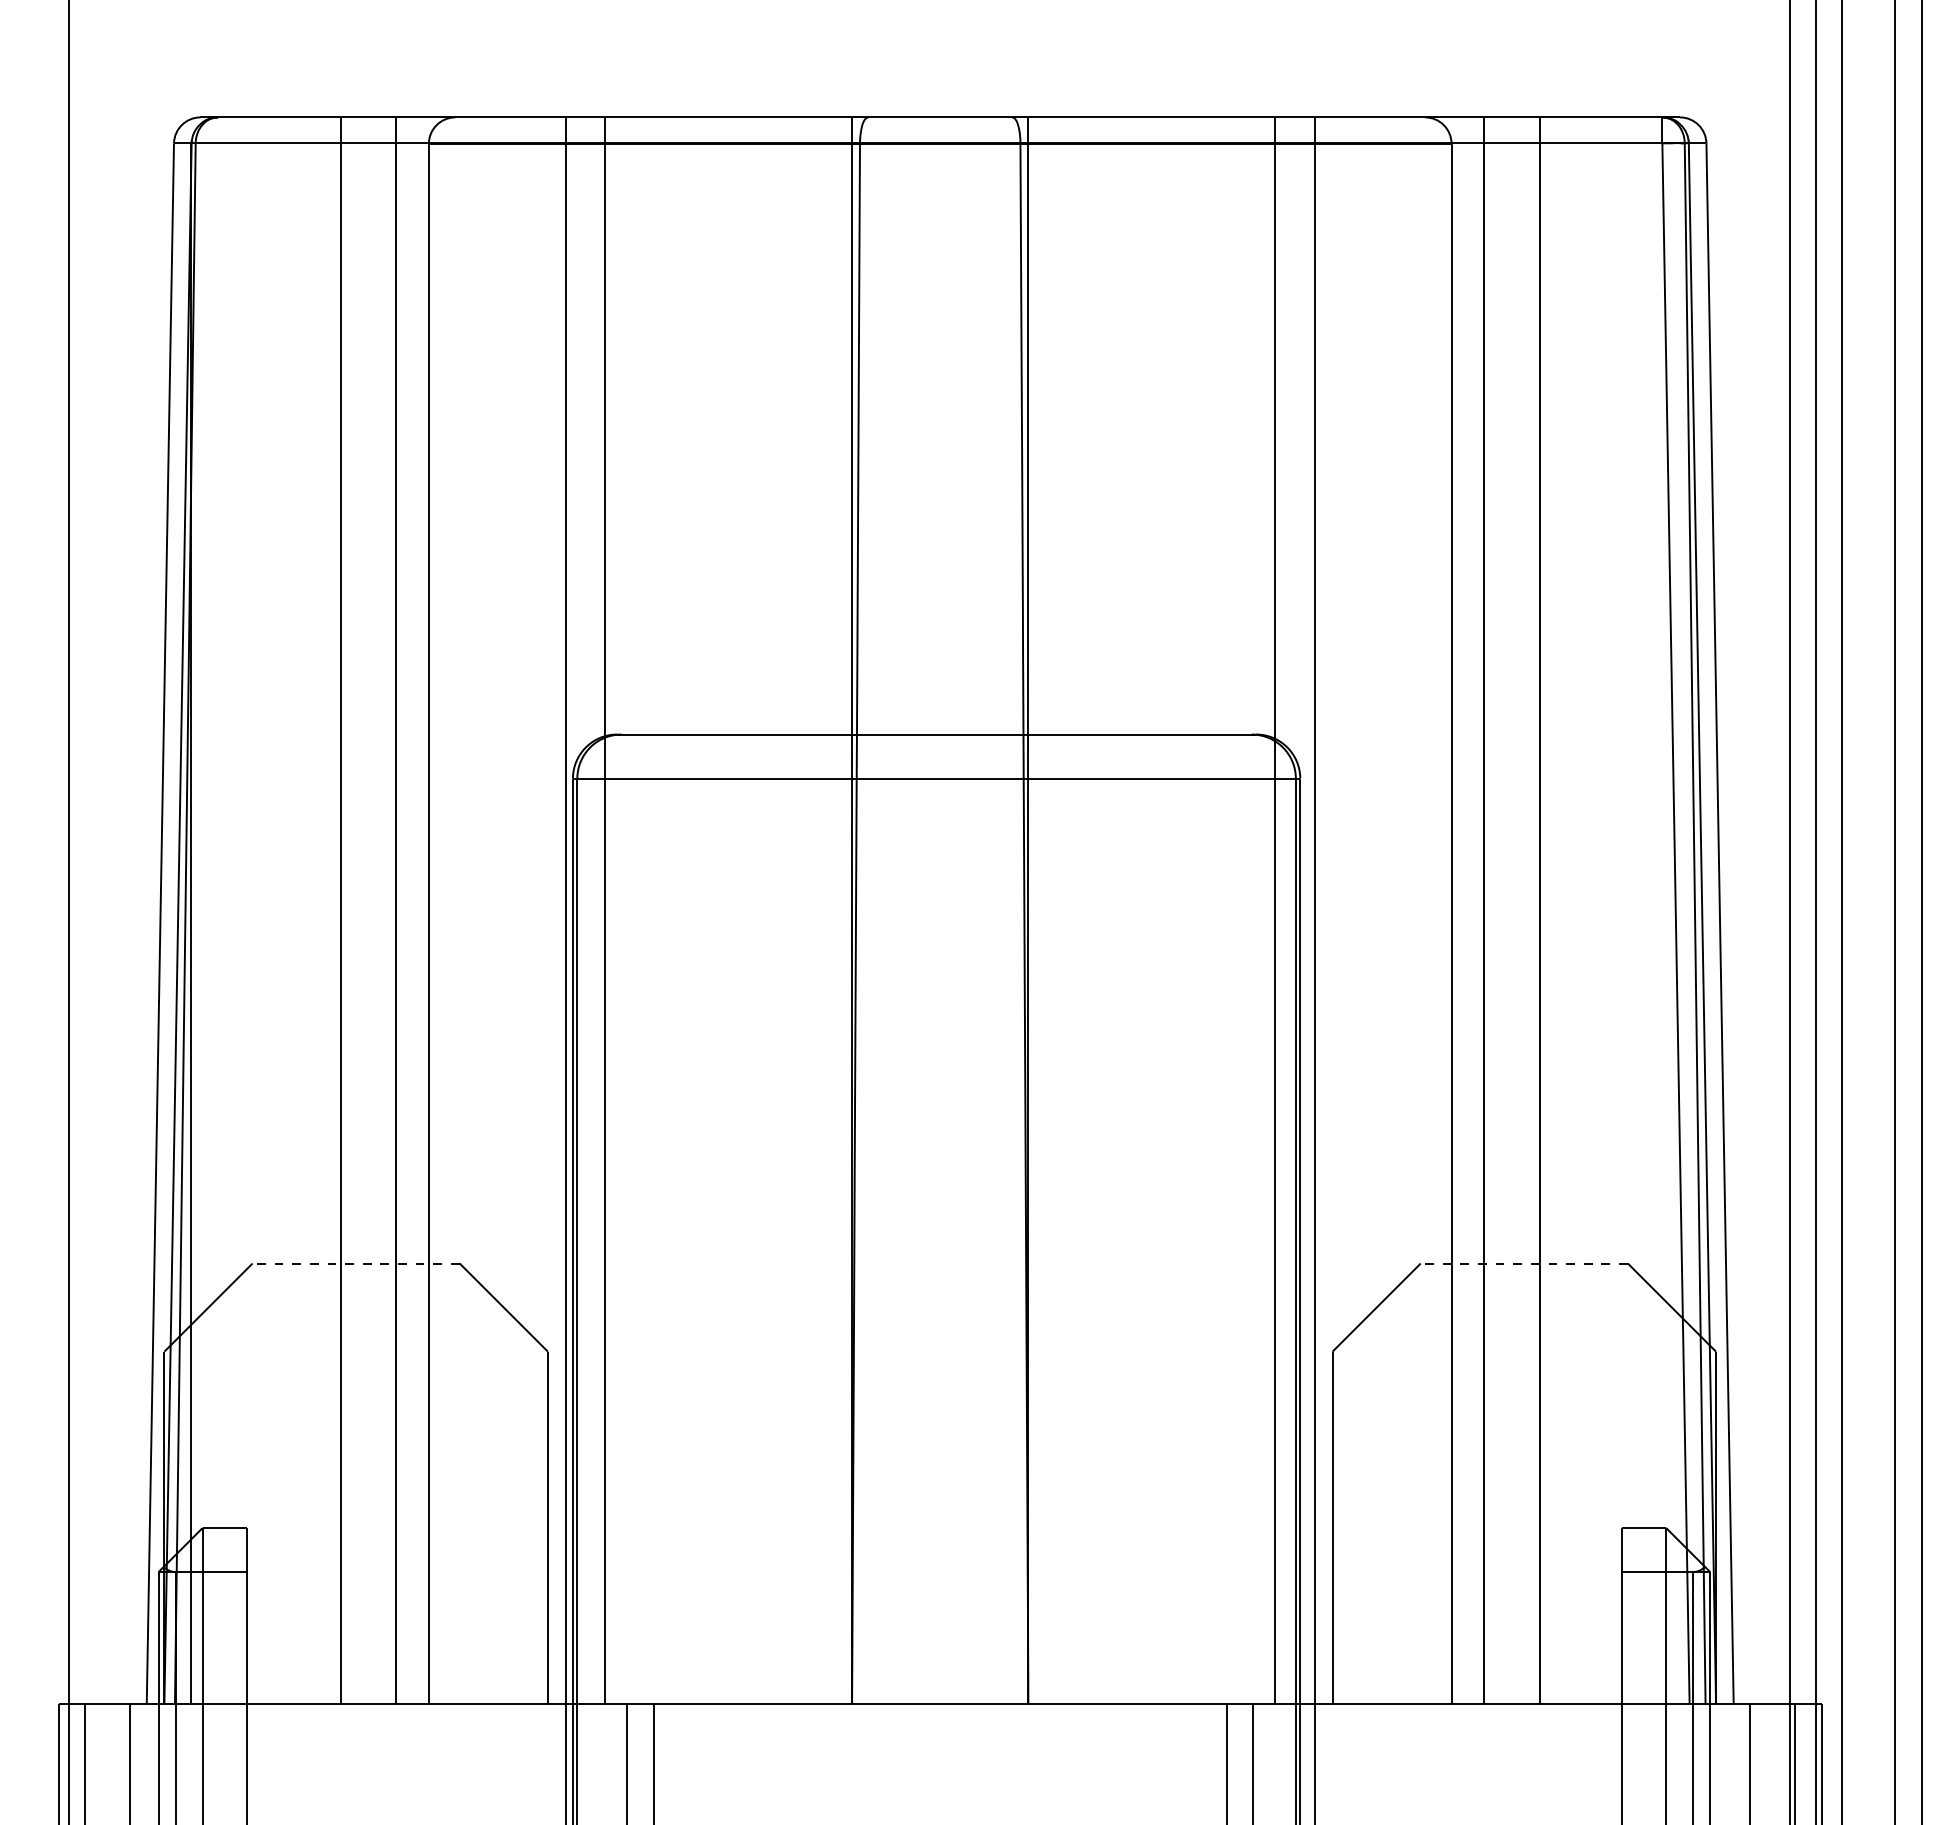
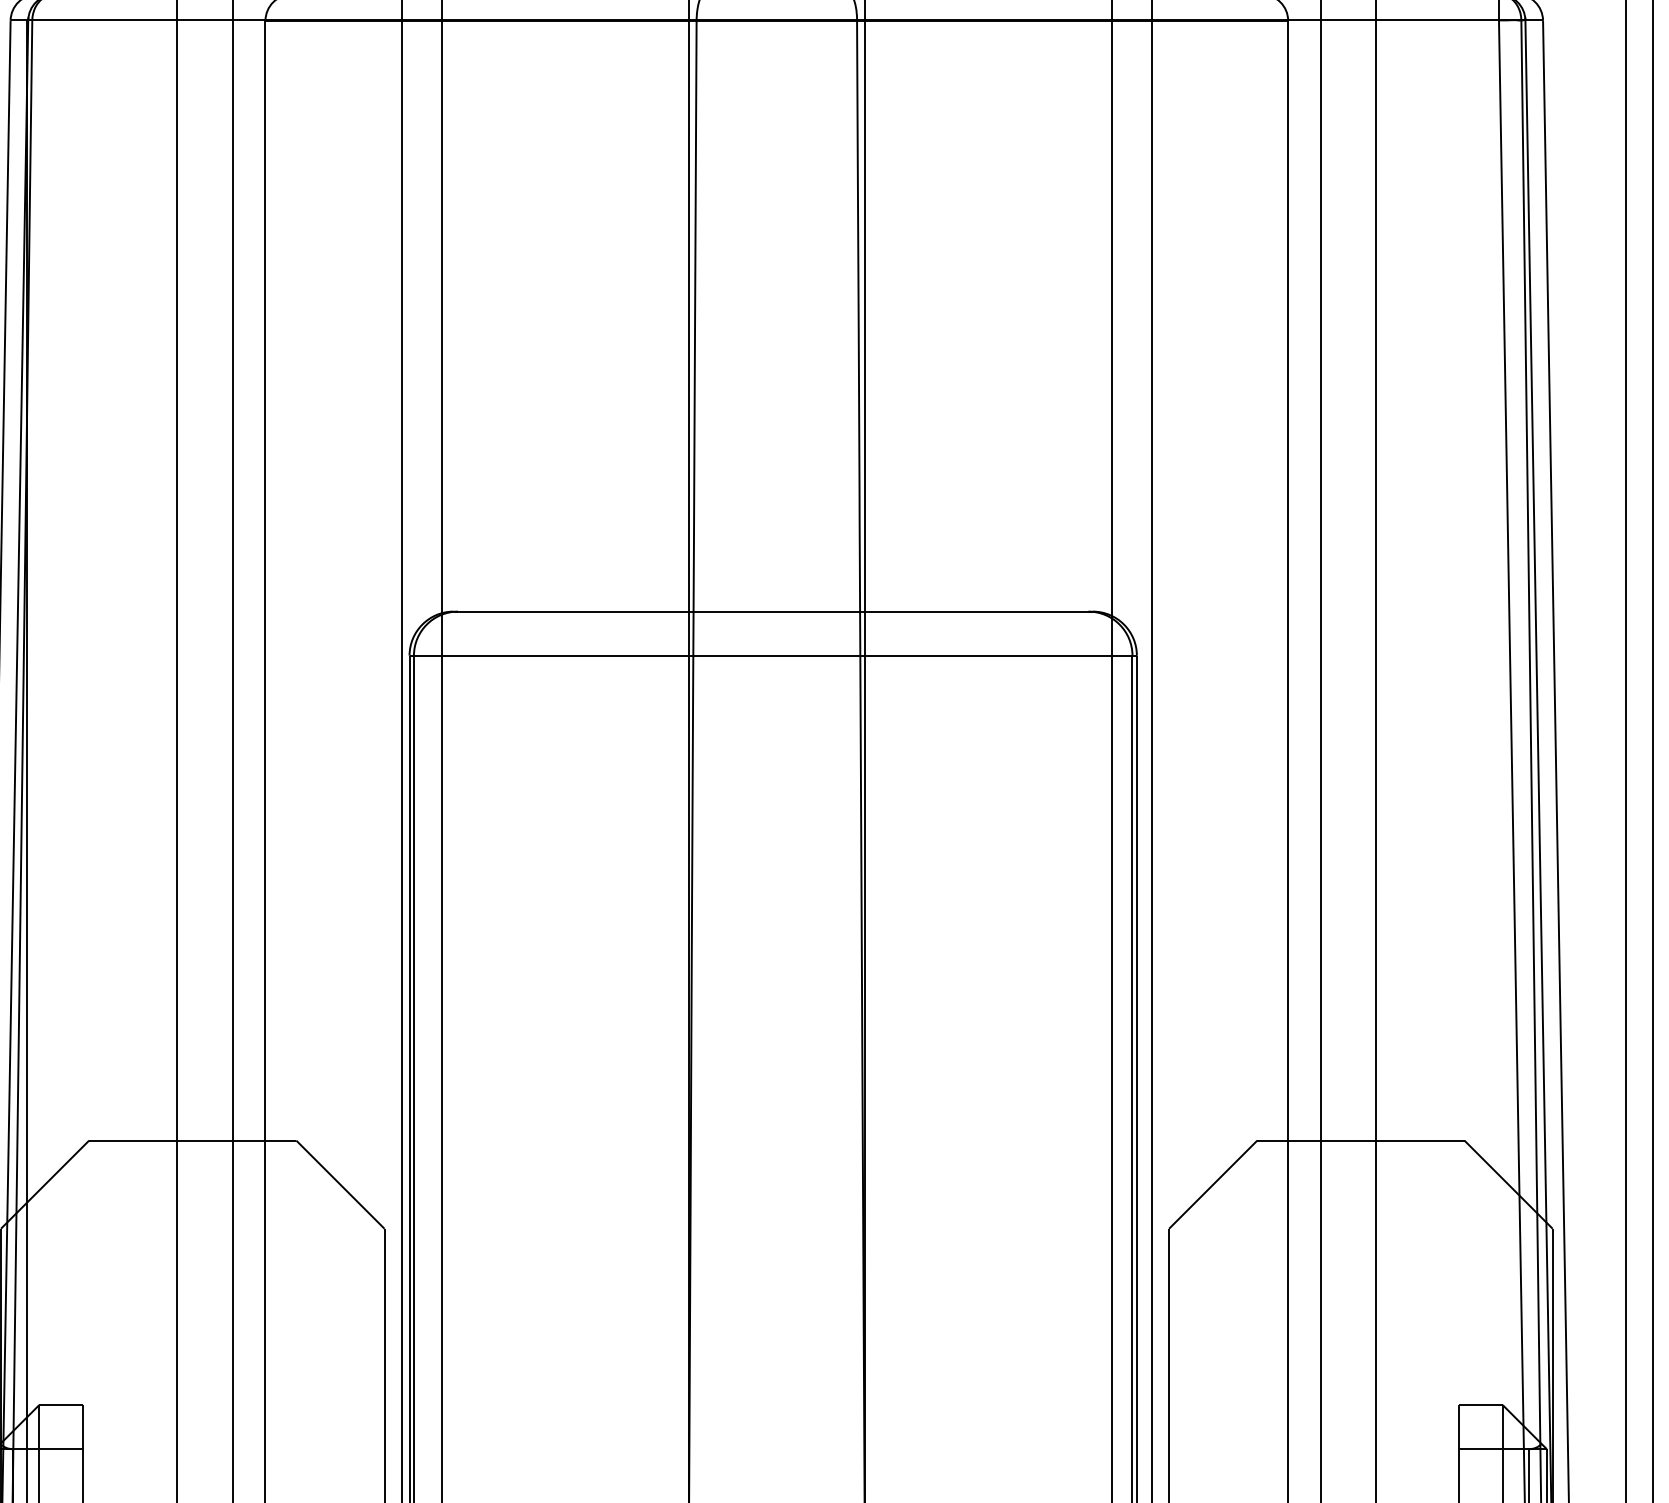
line: (356, 1263) -> (193, 1140), dashed -> solid
line: (1524, 1263) -> (1361, 1140), dashed -> solid

